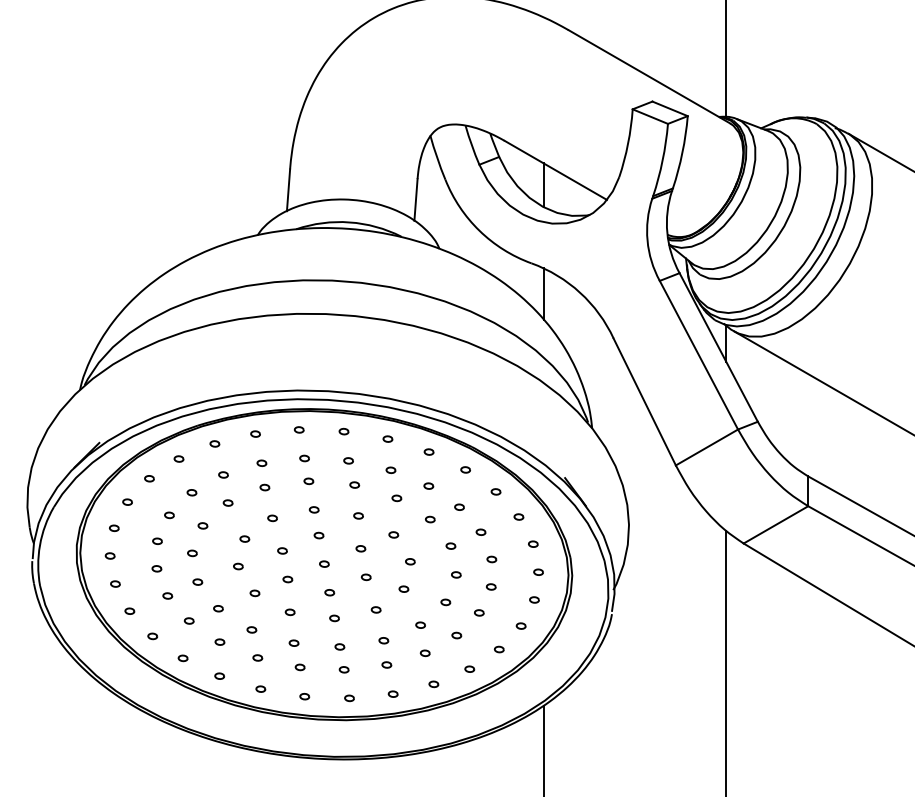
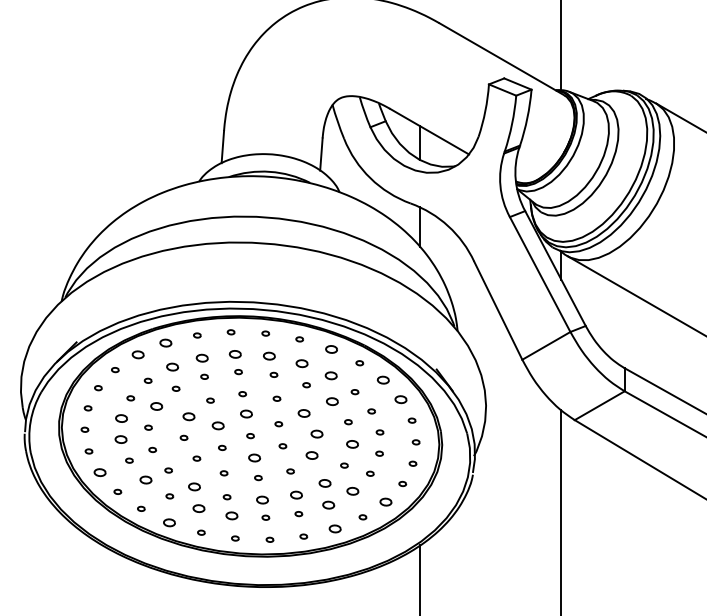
part: (214, 443) -> (165, 342), size x1.6
part: (428, 451) -> (331, 348), size x1.6
part: (178, 458) -> (137, 354), size x1.6
part: (304, 458) -> (235, 354), size x1.6
part: (348, 460) -> (269, 355), size x1.6
part: (261, 462) -> (201, 357), size x1.6
part: (390, 469) -> (301, 362), size x1.6
part: (223, 474) -> (172, 366), size x1.6
part: (428, 485) -> (331, 375), size x1.6
part: (495, 491) -> (382, 379), size x1.6
part: (518, 516) -> (400, 399), size x1.6
part: (430, 519) -> (332, 401), size x1.6
part: (202, 525) -> (156, 406), size x1.6
part: (393, 534) -> (304, 413), size x1.6
part: (318, 535) -> (246, 413), size x1.6
part: (244, 538) -> (188, 416), size x1.6
part: (157, 540) -> (121, 417), size x1.6
part: (282, 550) -> (218, 425), size x1.6
part: (410, 561) -> (317, 434), size x1.6
part: (156, 568) -> (120, 439), size x1.6
part: (456, 574) -> (352, 444), size x1.6
part: (403, 588) -> (311, 454), size x1.6
part: (329, 592) -> (254, 458), size x1.6
part: (129, 610) -> (99, 471), size x1.6
part: (189, 620) -> (146, 479), size x1.6
part: (420, 624) -> (324, 482), size x1.6
part: (251, 629) -> (194, 486), size x1.6
part: (456, 635) -> (352, 491), size x1.6
part: (383, 640) -> (296, 495), size x1.6
part: (339, 646) -> (262, 499), size x1.6
part: (498, 649) -> (385, 502), size x1.6
part: (424, 652) -> (327, 504), size x1.6
part: (257, 657) -> (198, 508), size x1.6
part: (299, 667) -> (231, 515), size x1.6
part: (219, 675) -> (169, 522), size x1.6
part: (433, 684) -> (334, 529), size x1.6

